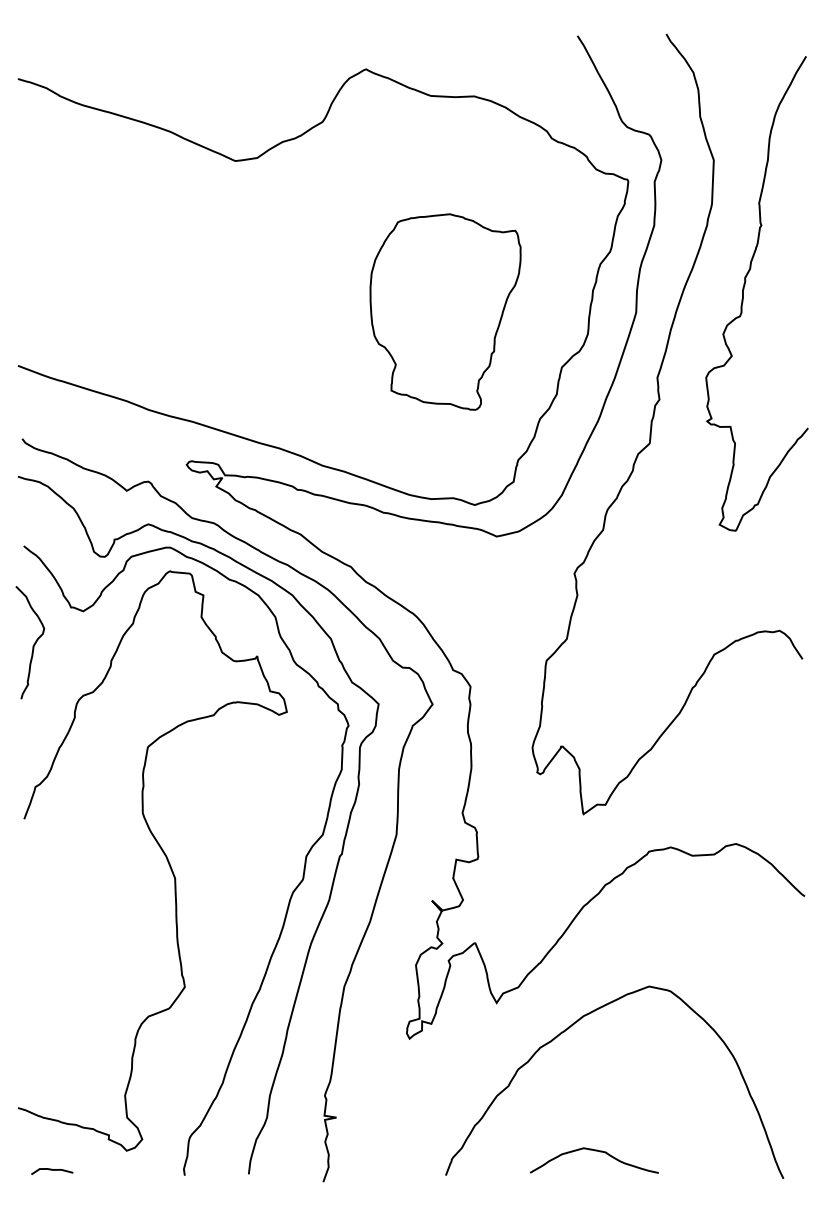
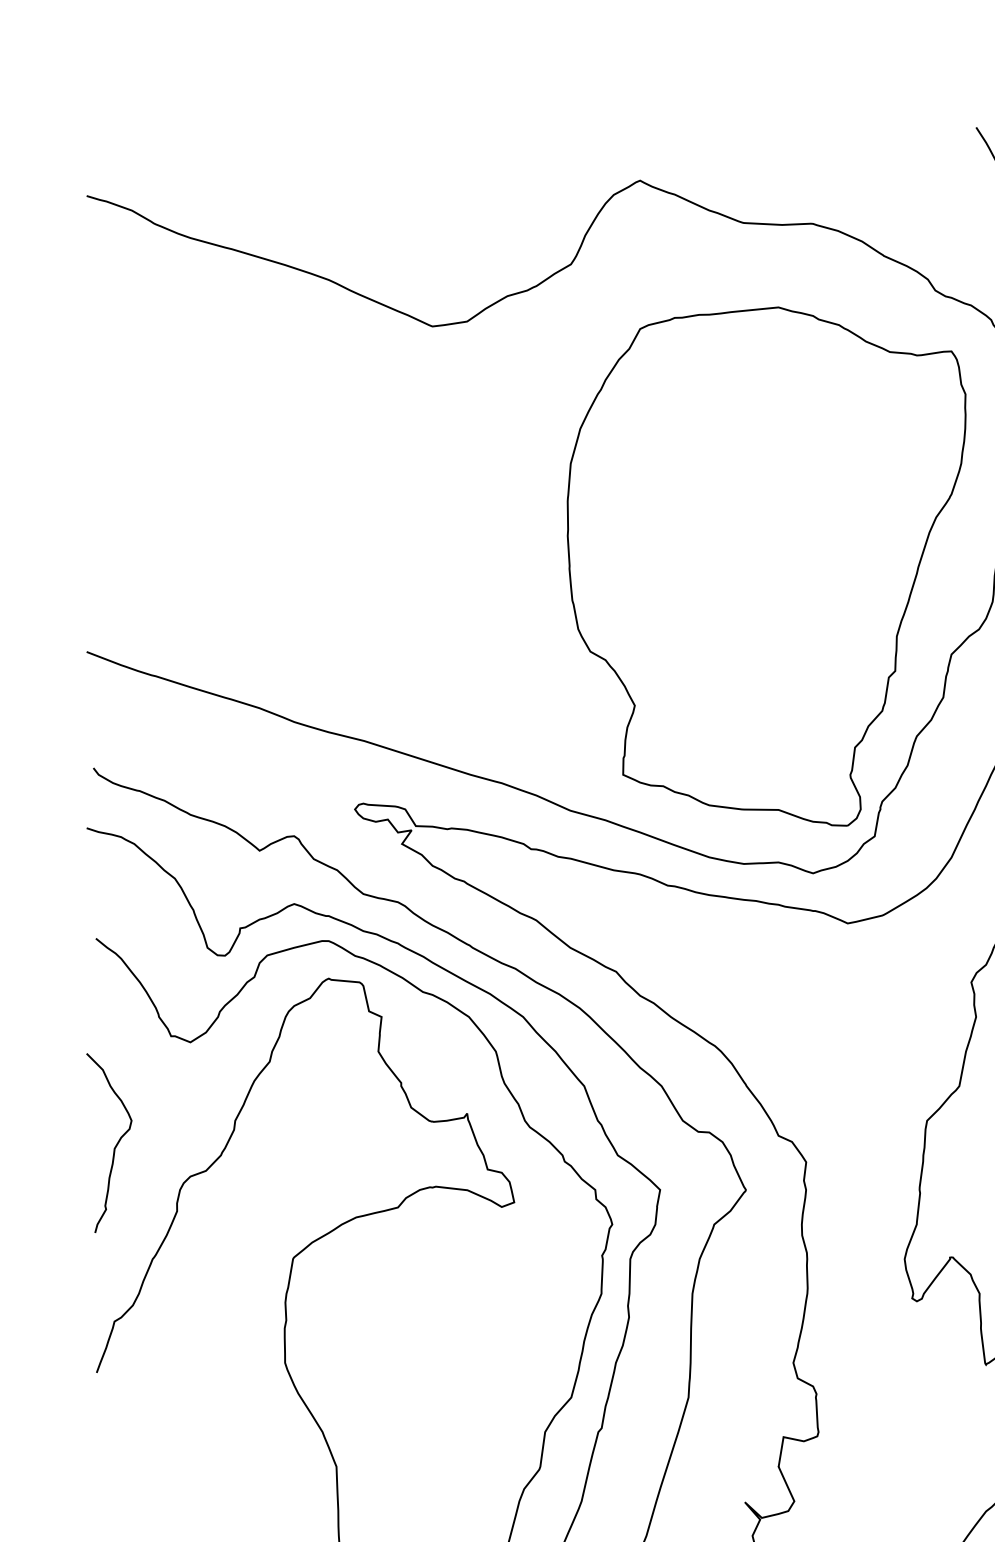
part: (445, 311) -> (766, 565), size x1.67
curve: (33, 644) -> (114, 1145), moved

